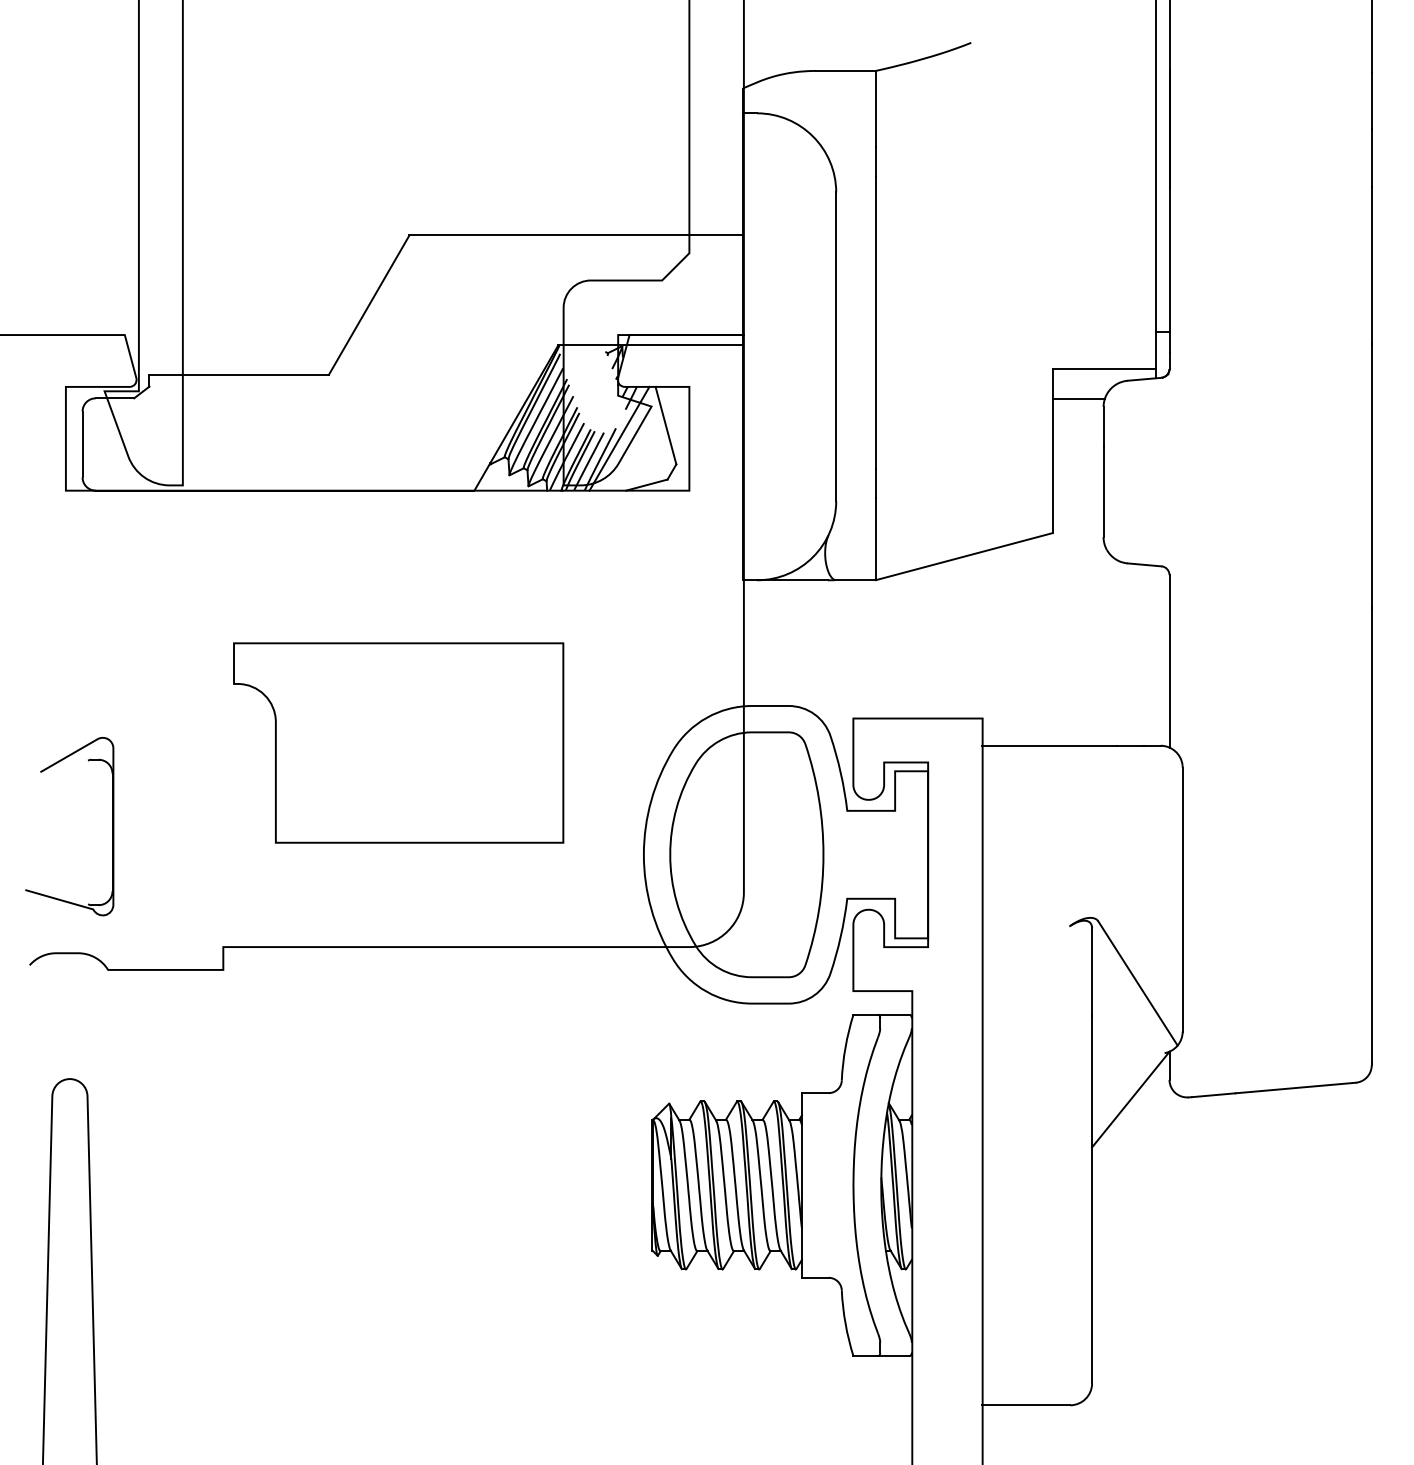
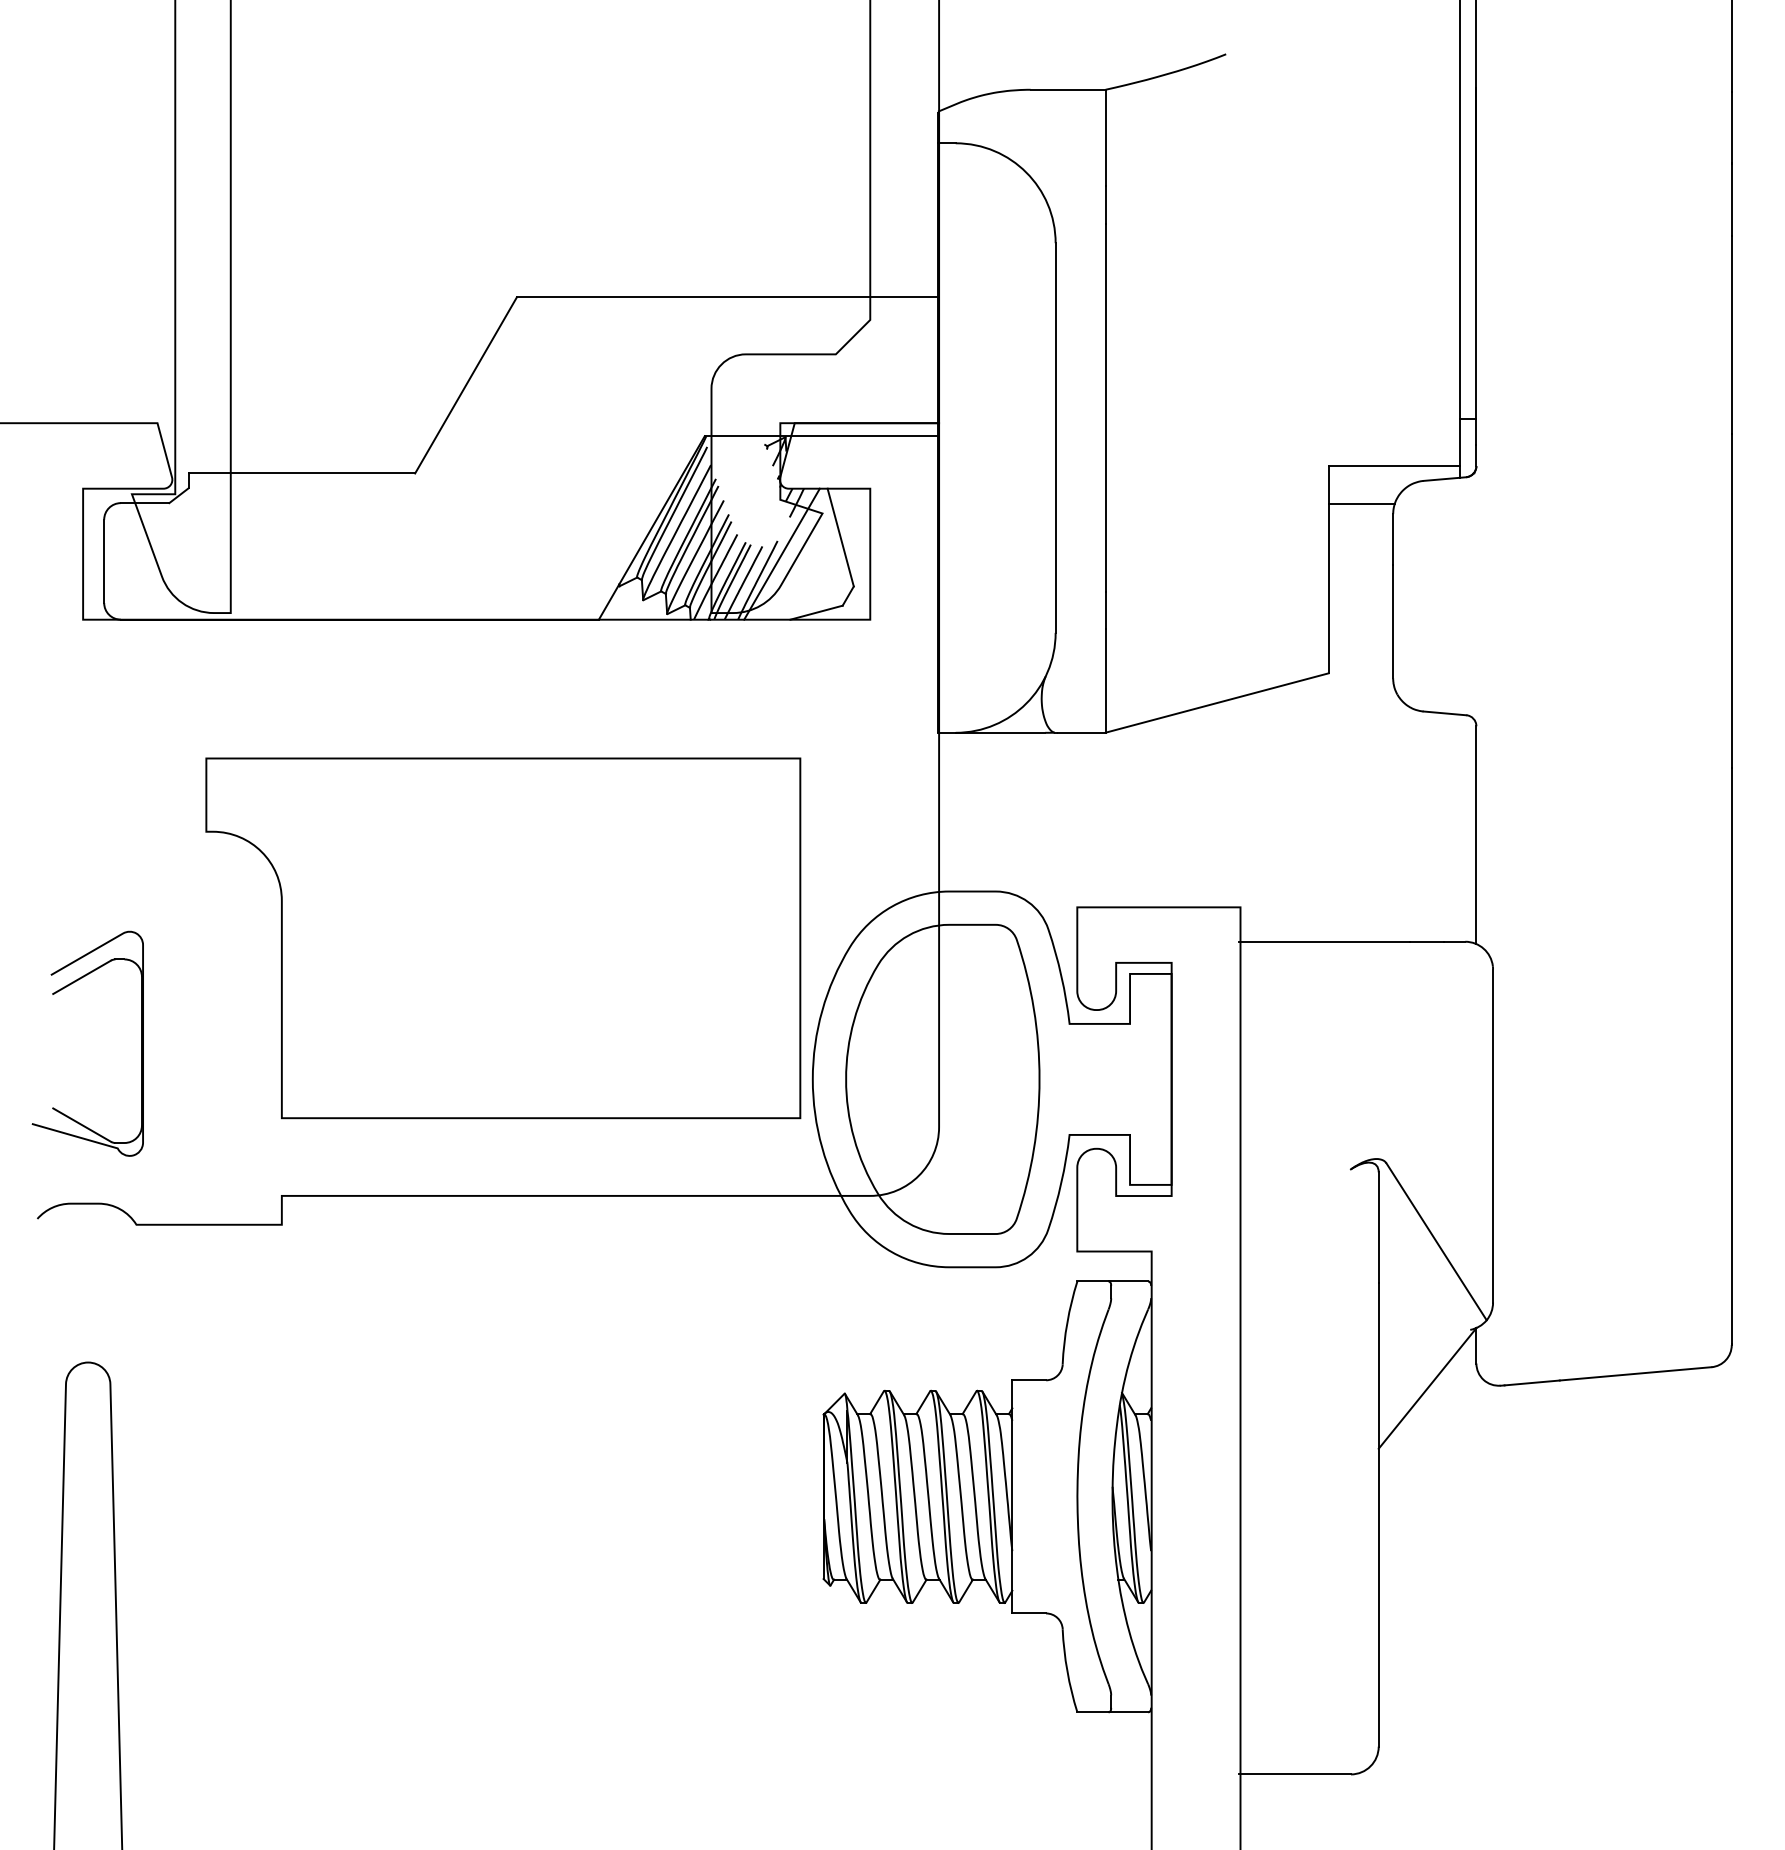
part: (398, 742) -> (503, 937), size x1.43
line: (65, 773) -> (82, 976), added
line: (65, 890) -> (82, 1124), added

